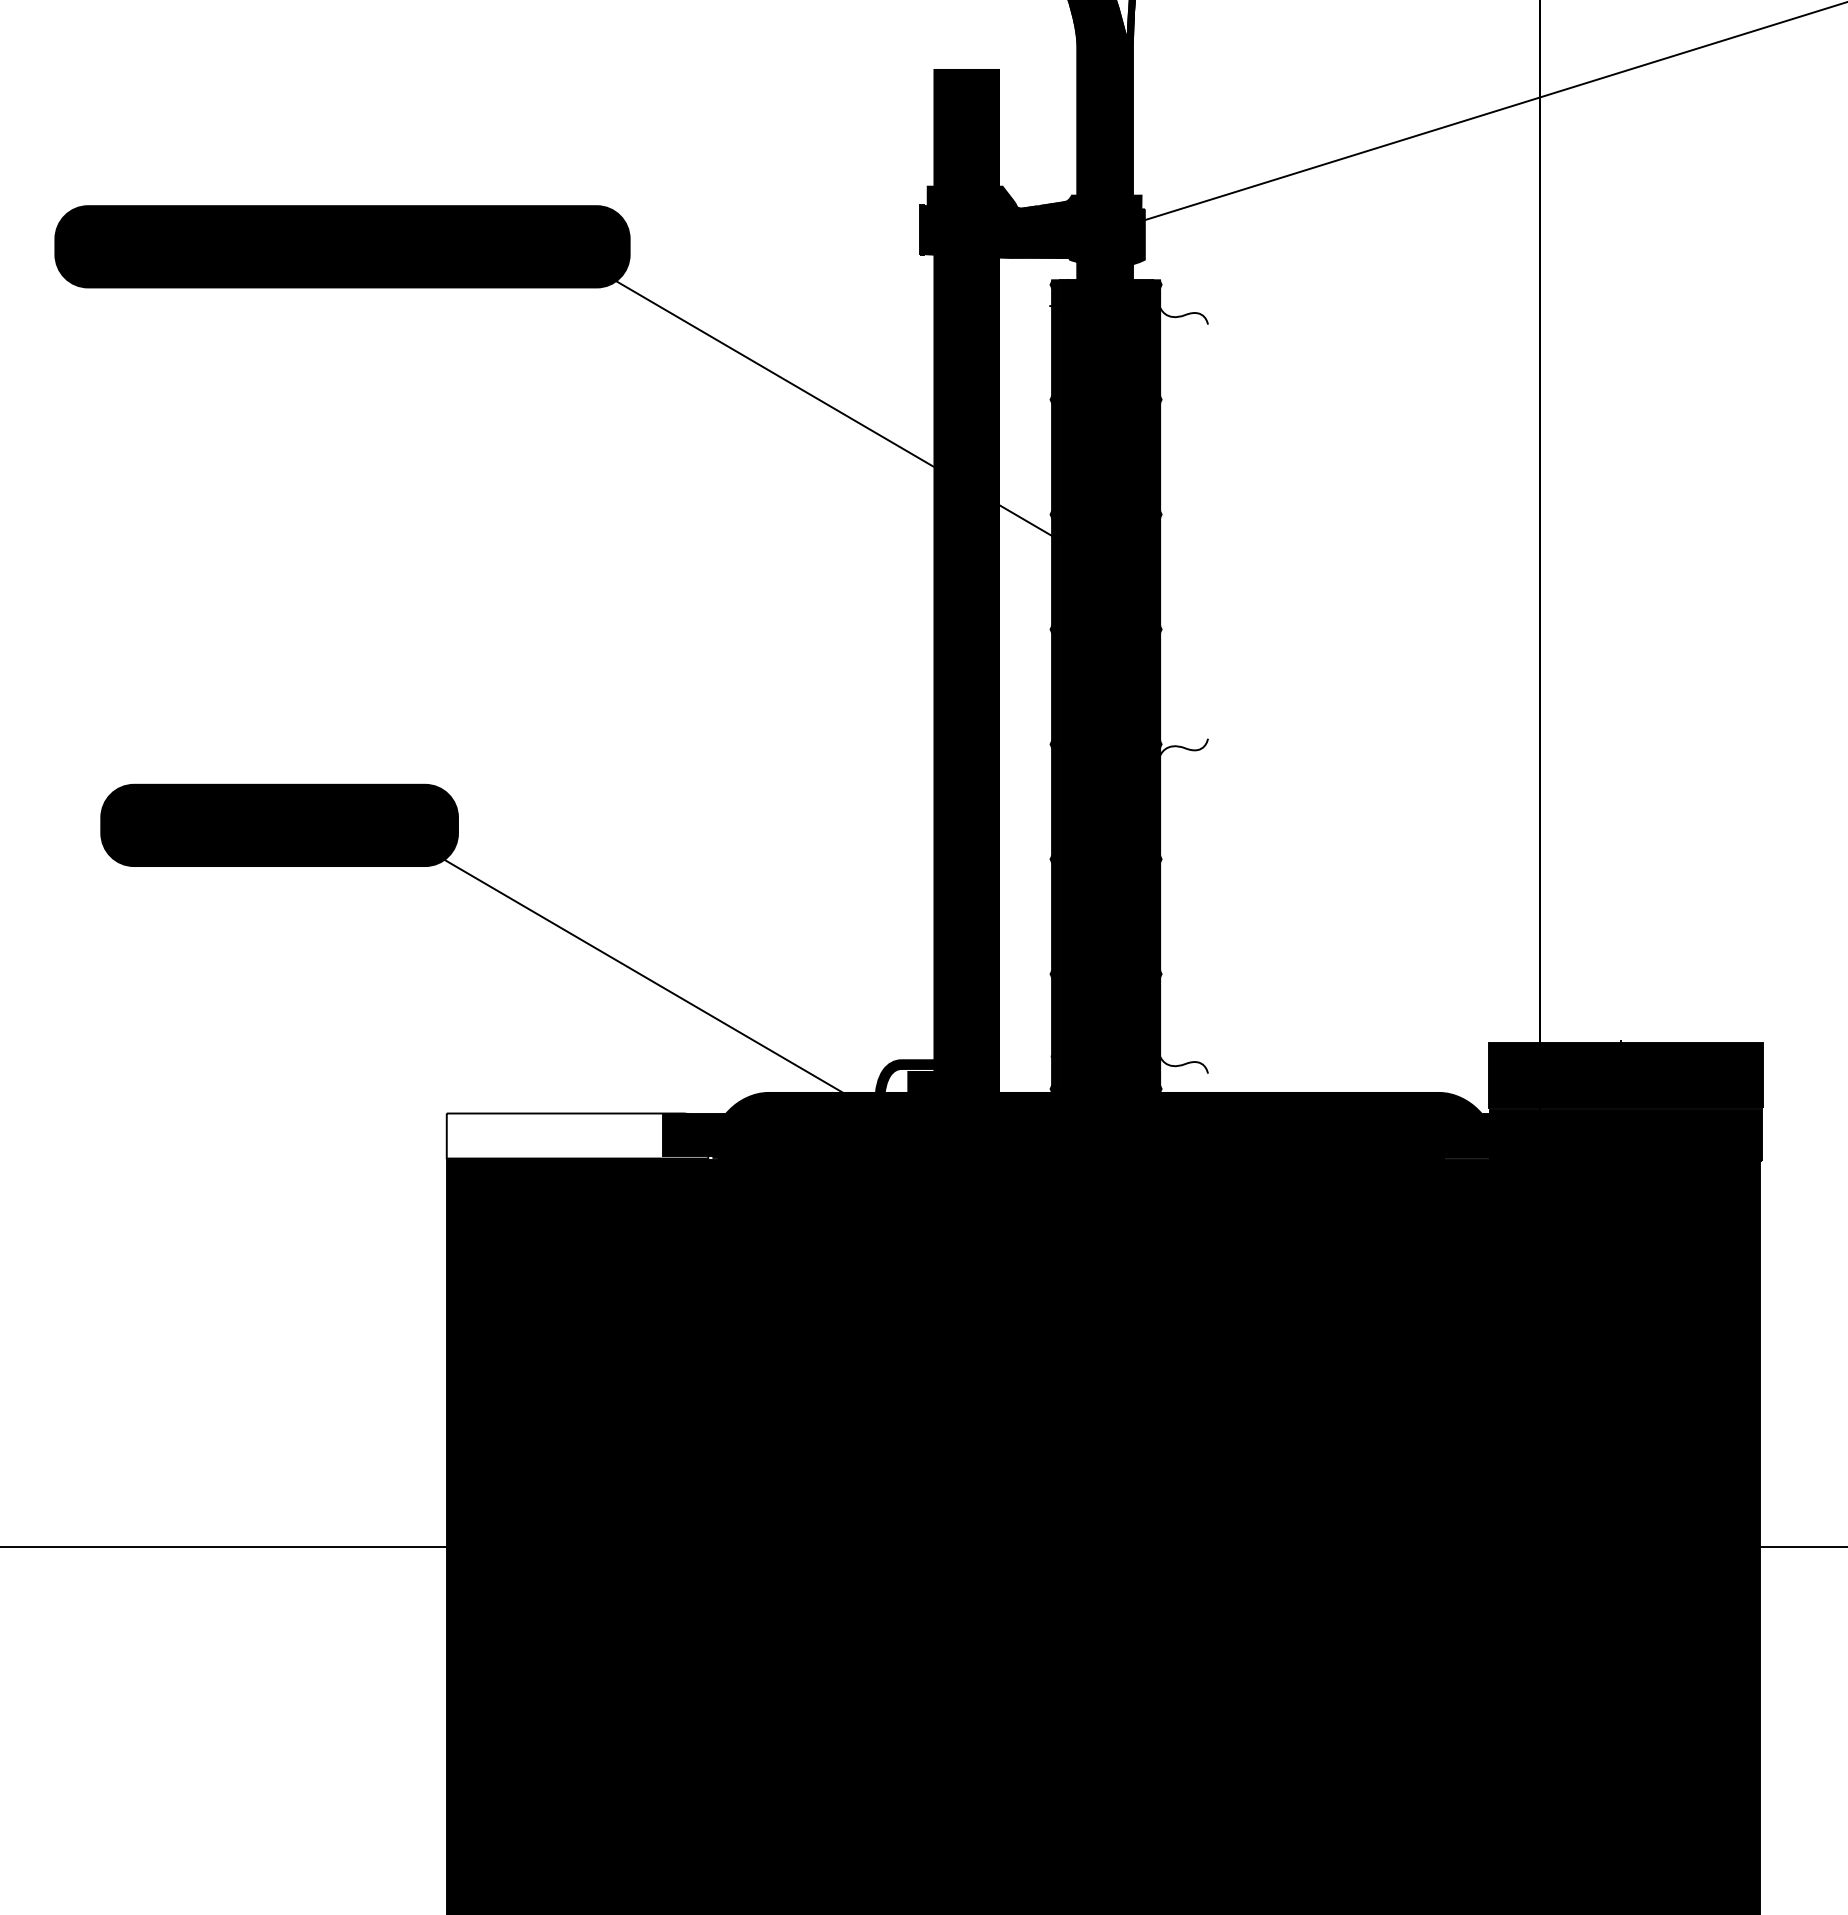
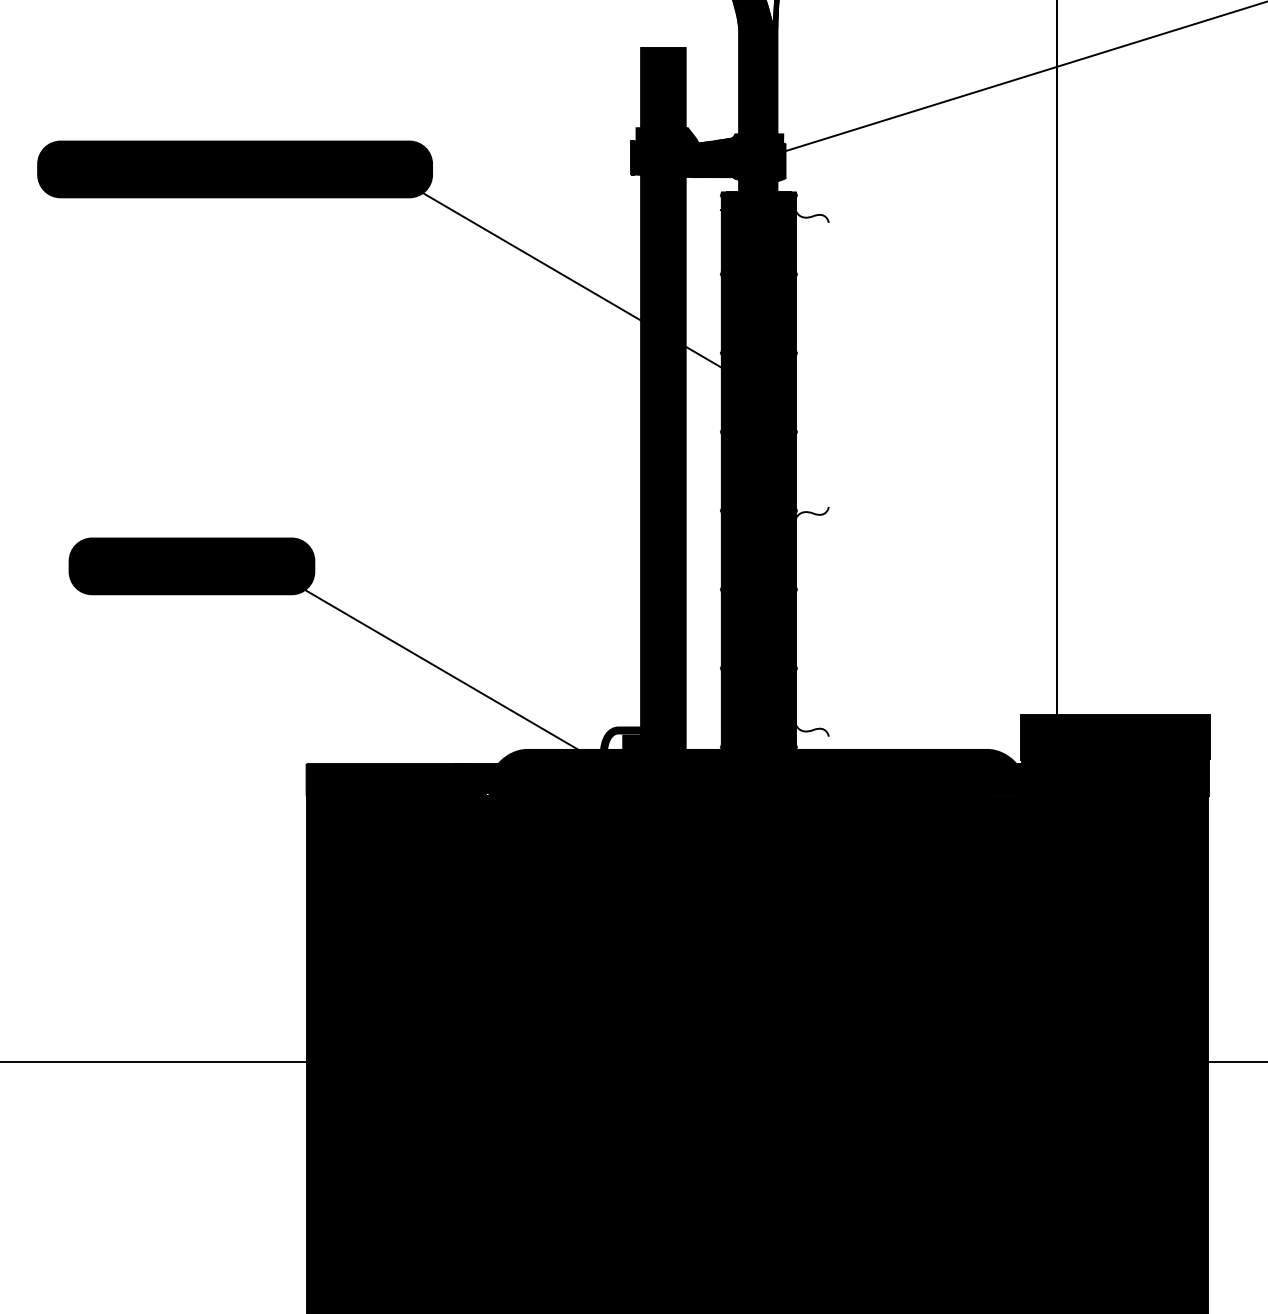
fill: (576, 1136) -> (395, 779), added

